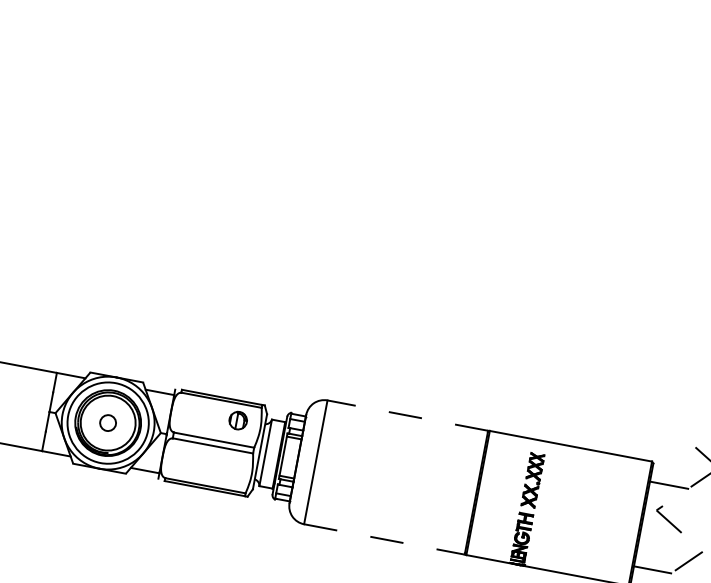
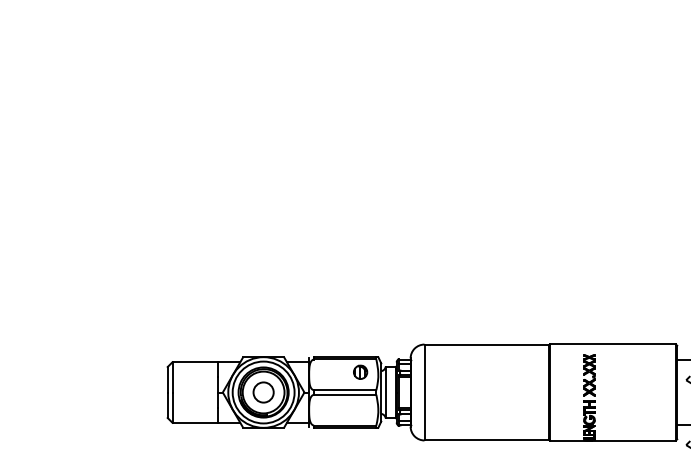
line: (407, 415) -> (486, 344), dashed -> solid
circle: (108, 423) -> (263, 392), size x1.67
line: (385, 539) -> (487, 440), dashed -> solid

